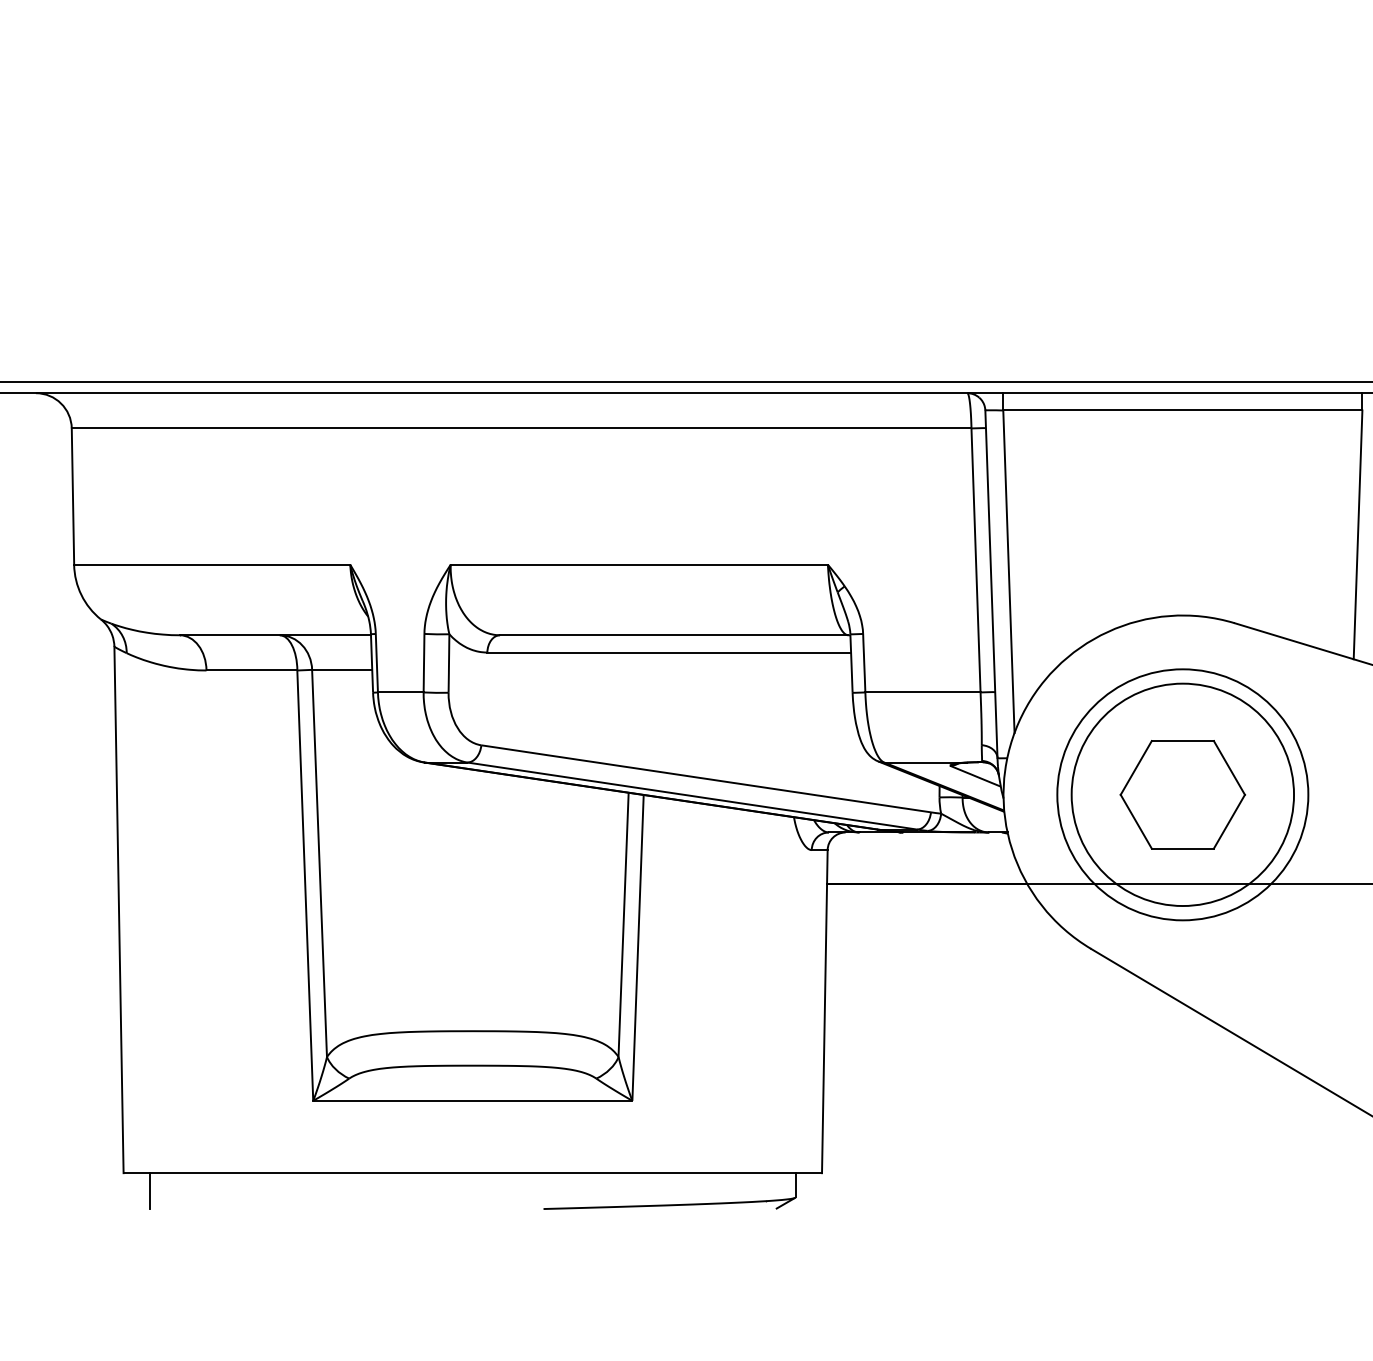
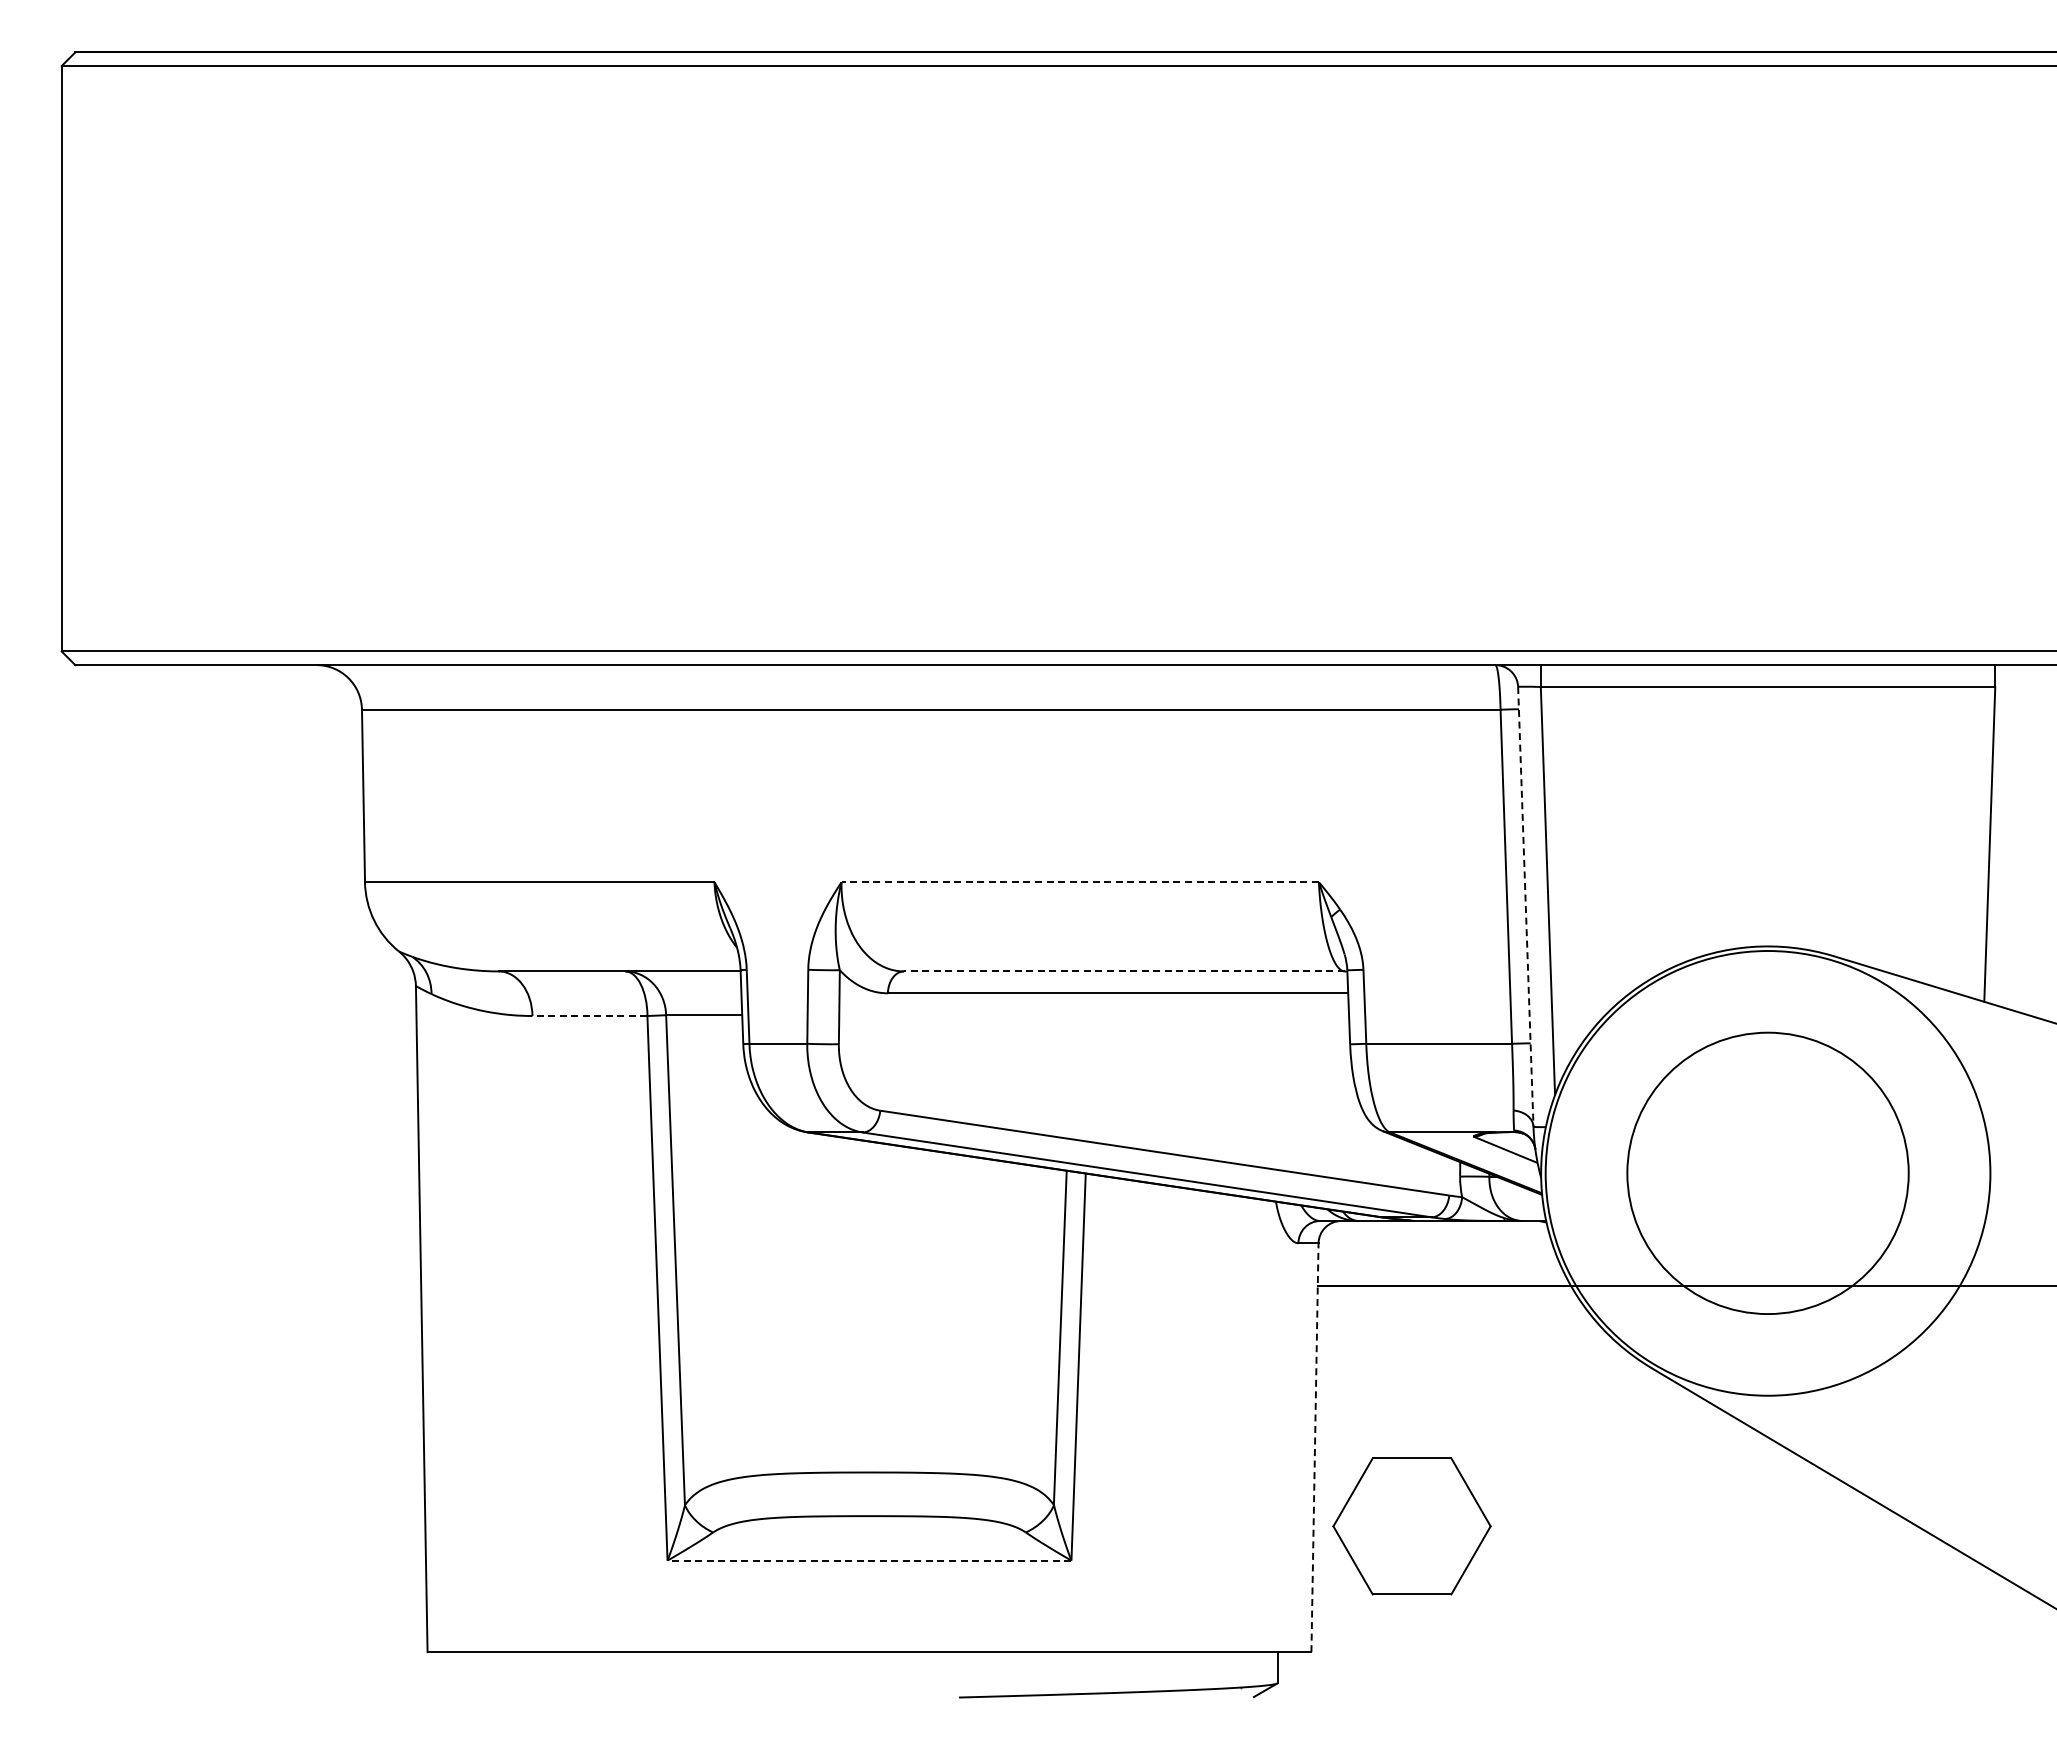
line: (639, 564) -> (1080, 882), solid -> dashed
line: (991, 584) -> (1525, 907), solid -> dashed
line: (673, 635) -> (1123, 971), solid -> dashed
line: (251, 670) -> (589, 1016), solid -> dashed
circle: (1182, 794) -> (1767, 1173), size x1.4
part: (1182, 794) -> (1411, 1526), moved
line: (824, 1011) -> (1314, 1447), solid -> dashed
line: (472, 1100) -> (869, 1560), solid -> dashed
line: (150, 1190) -> (461, 1674), removed

